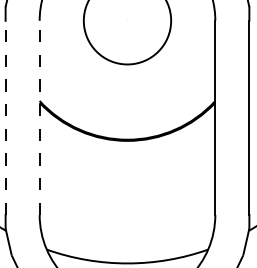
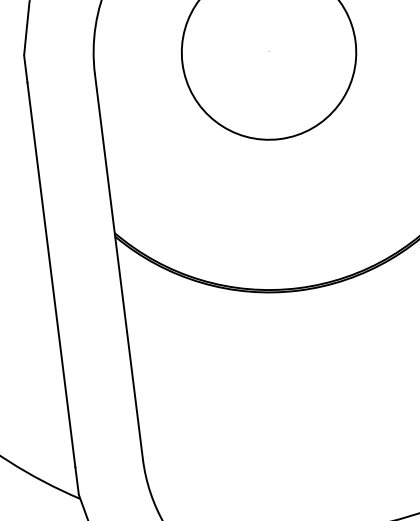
line: (5, 117) -> (51, 274), dashed -> solid
line: (39, 117) -> (118, 265), dashed -> solid

